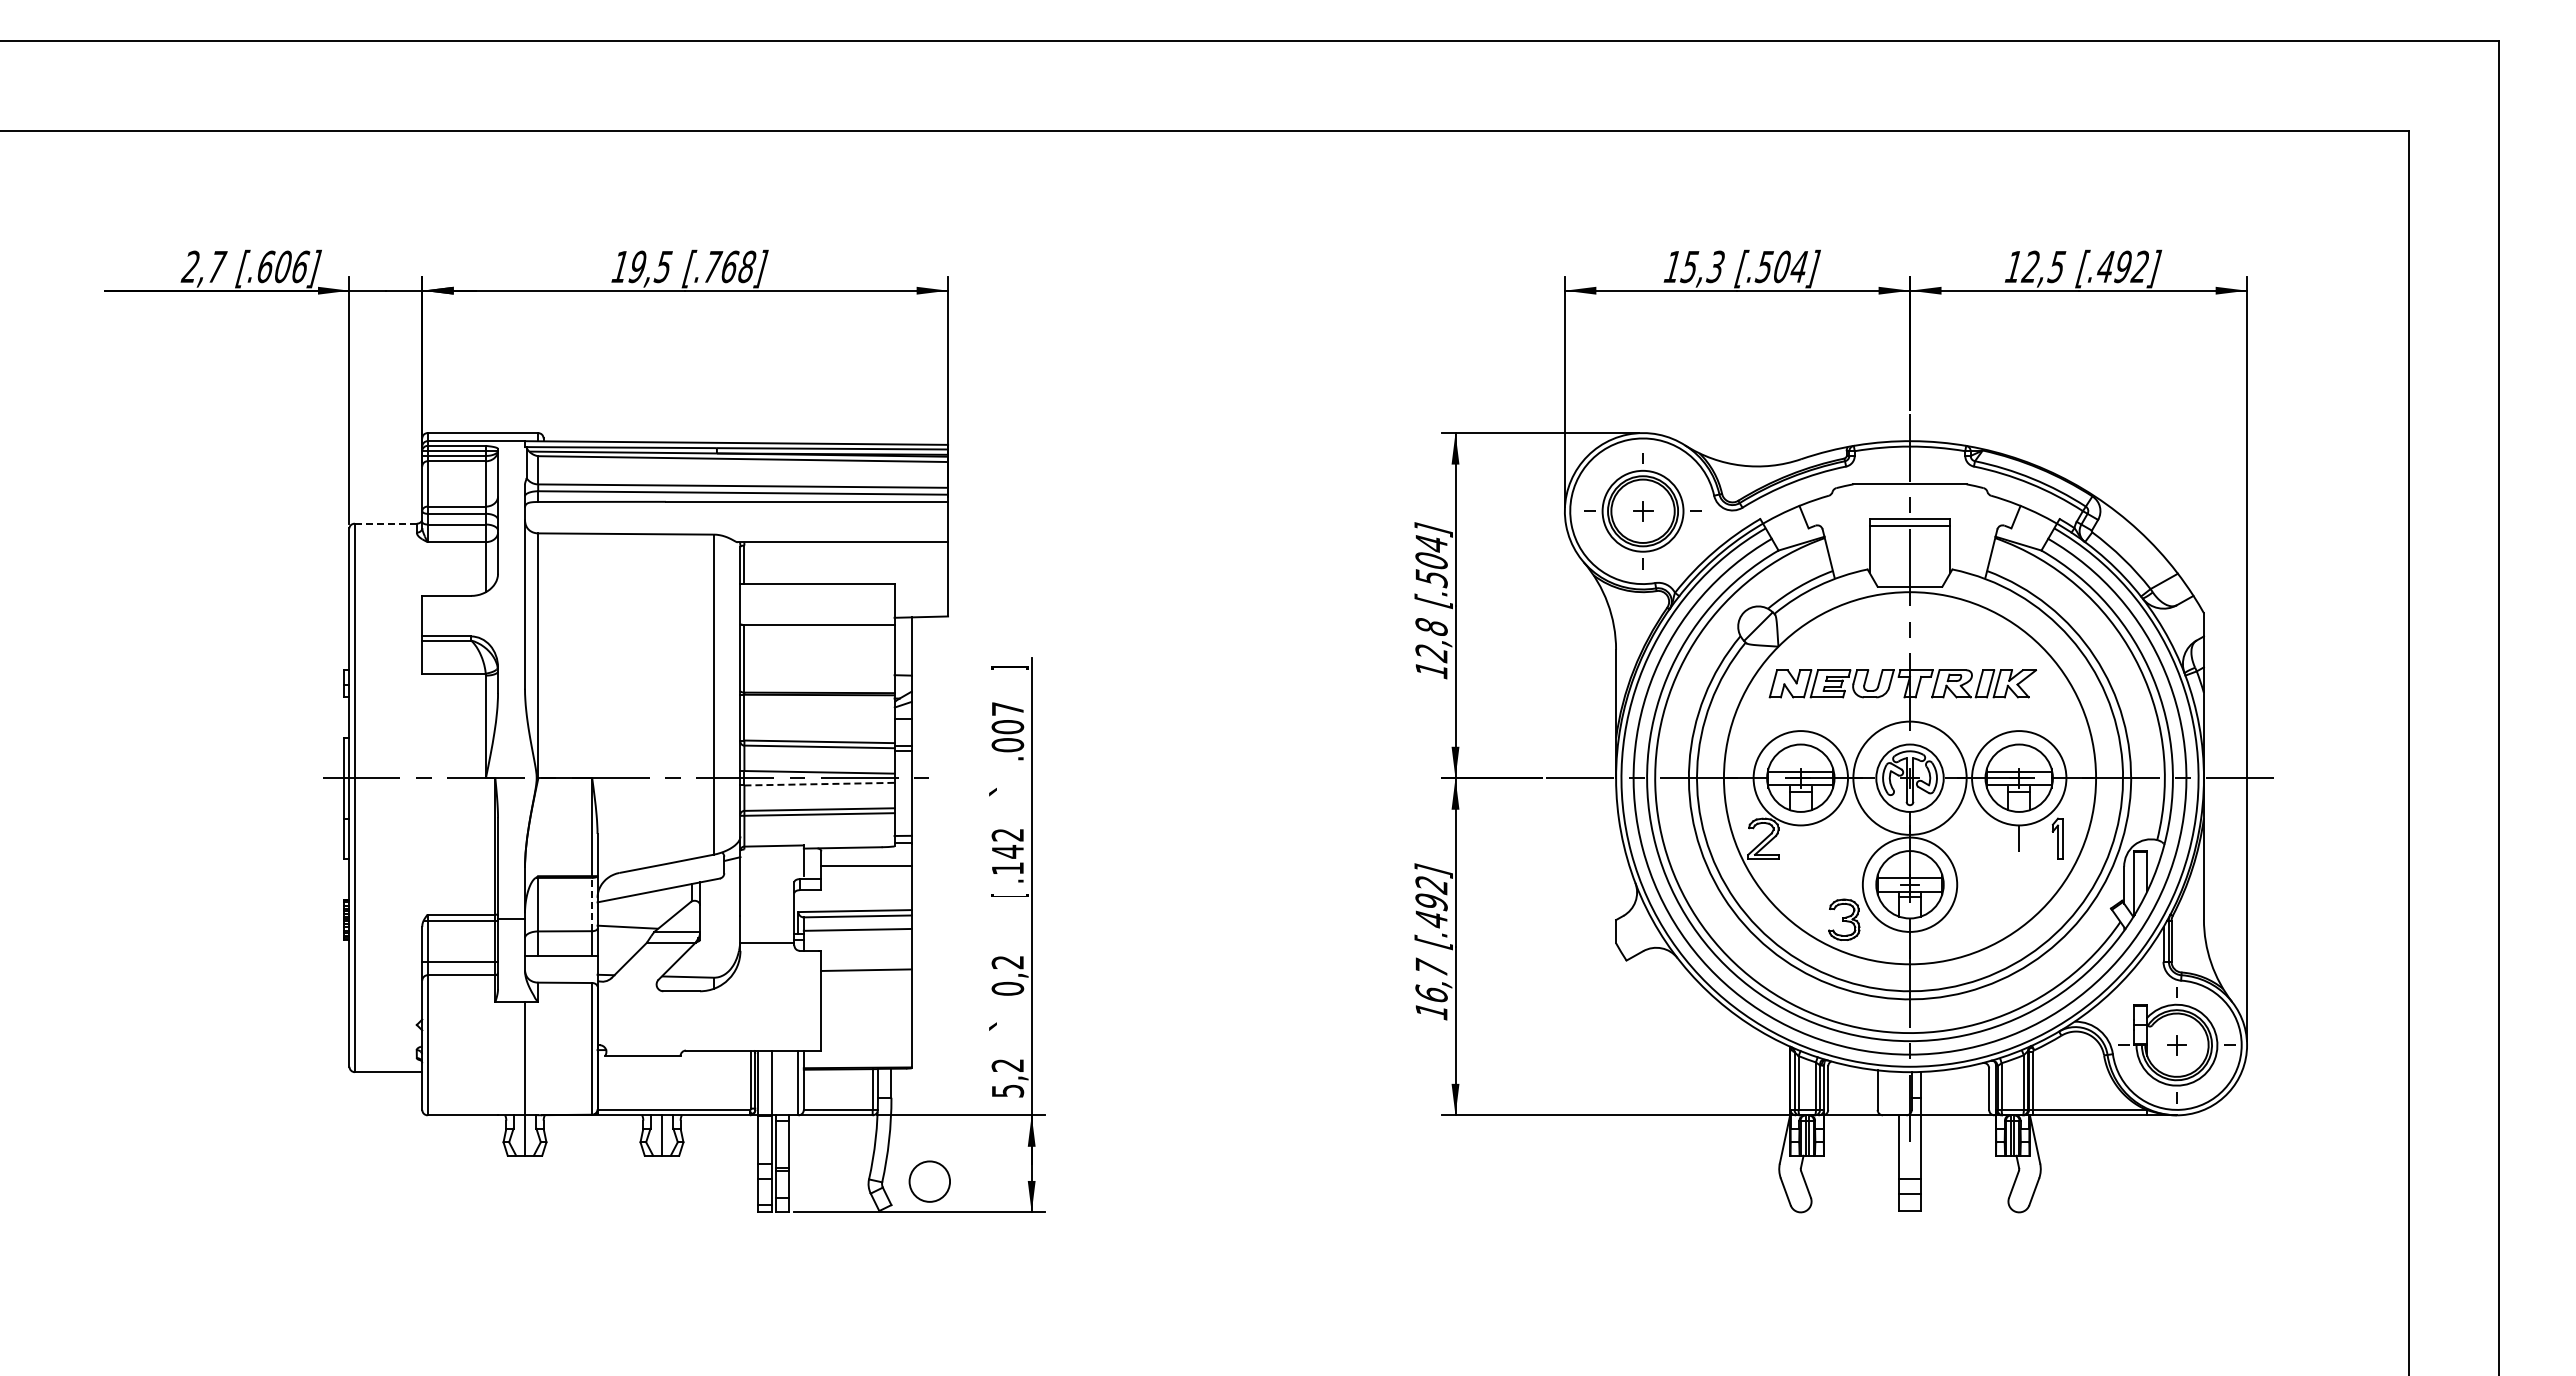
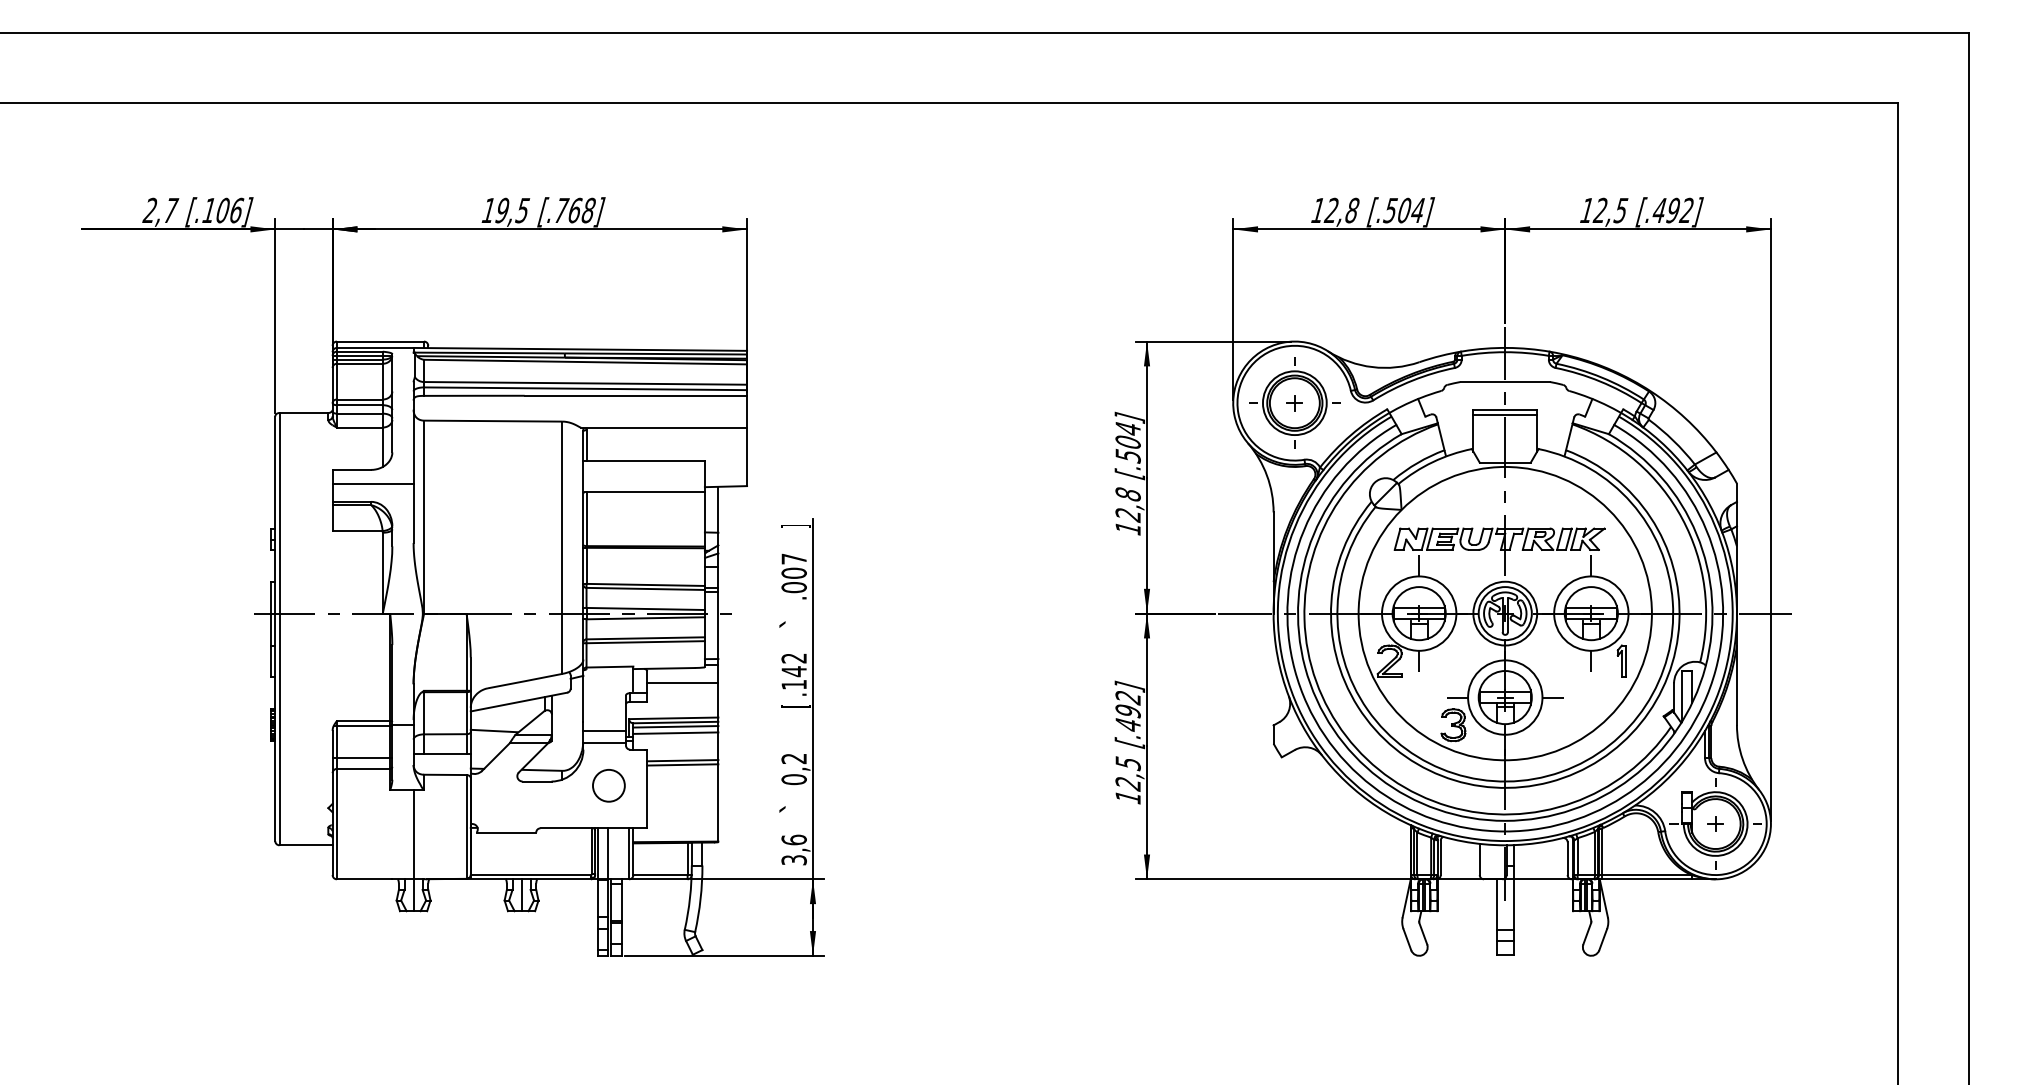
text: (265, 266) -> (209, 210), [.606] -> [.106]
text: (1702, 266) -> (1341, 210), 15,3 -> 12,8
line: (385, 523) -> (303, 412), dashed -> solid
line: (473, 613) -> (373, 483), added
line: (1800, 717) -> (1418, 565), added
line: (2019, 717) -> (1591, 565), added
circle: (1909, 777) -> (1504, 613), size x0.71
line: (820, 784) -> (646, 618), dashed -> solid
line: (1800, 838) -> (1418, 661), added
line: (1848, 884) -> (1456, 697), added
line: (1970, 884) -> (1552, 697), added
line: (592, 904) -> (466, 713), dashed -> solid
line: (857, 921) -> (675, 726), added
line: (767, 927) -> (604, 731), added
line: (866, 964) -> (682, 760), added
text: (1431, 980) -> (1128, 773), 16,7 -> 12,5
text: (1007, 1077) -> (793, 849), 5,2 -> 3,6
circle: (929, 1181) -> (608, 785), moved

